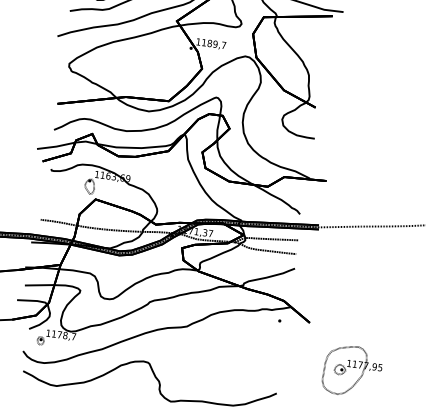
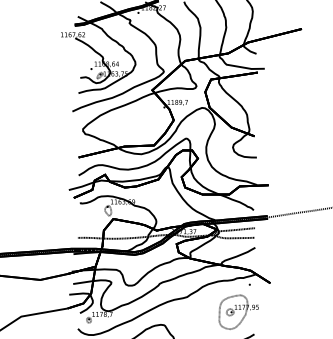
part: (352, 370) -> (238, 311), moved

